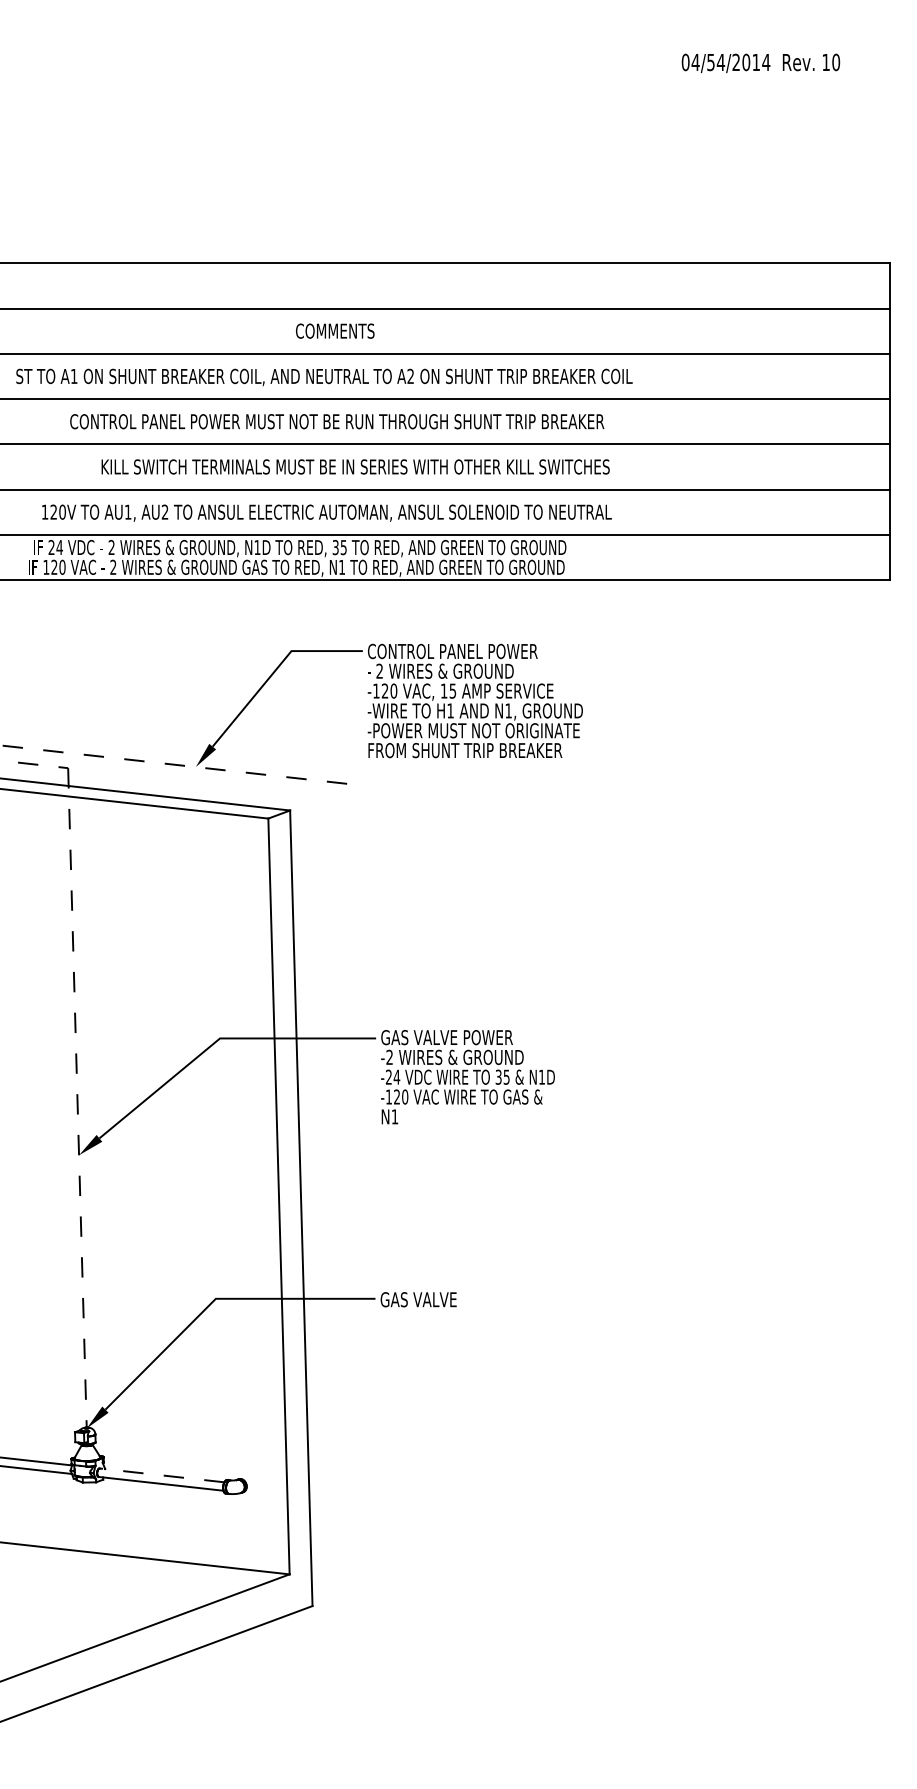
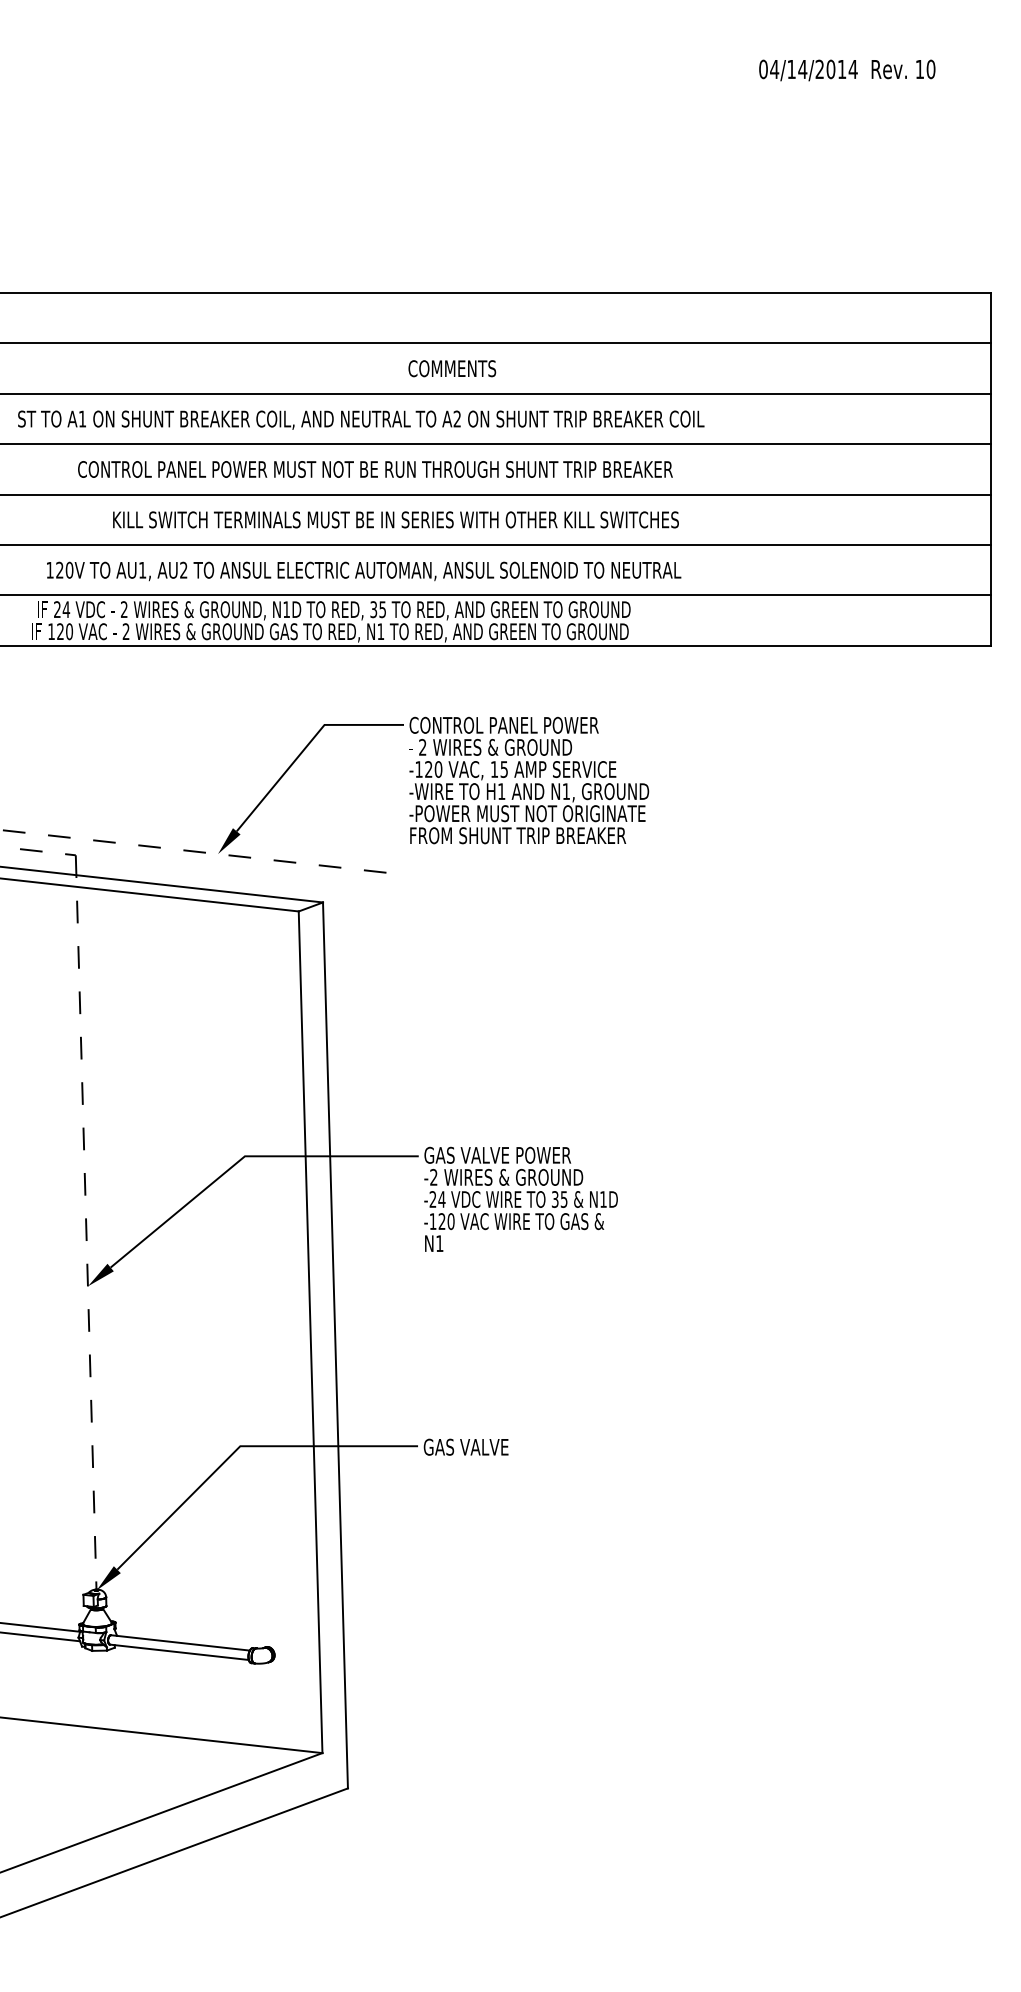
text: (710, 62) -> (791, 69), 04/54/2014 -> 04/14/2014
text: (335, 330) -> (452, 367), moved
line: (162, 1475) -> (180, 1643), dashed -> solid

